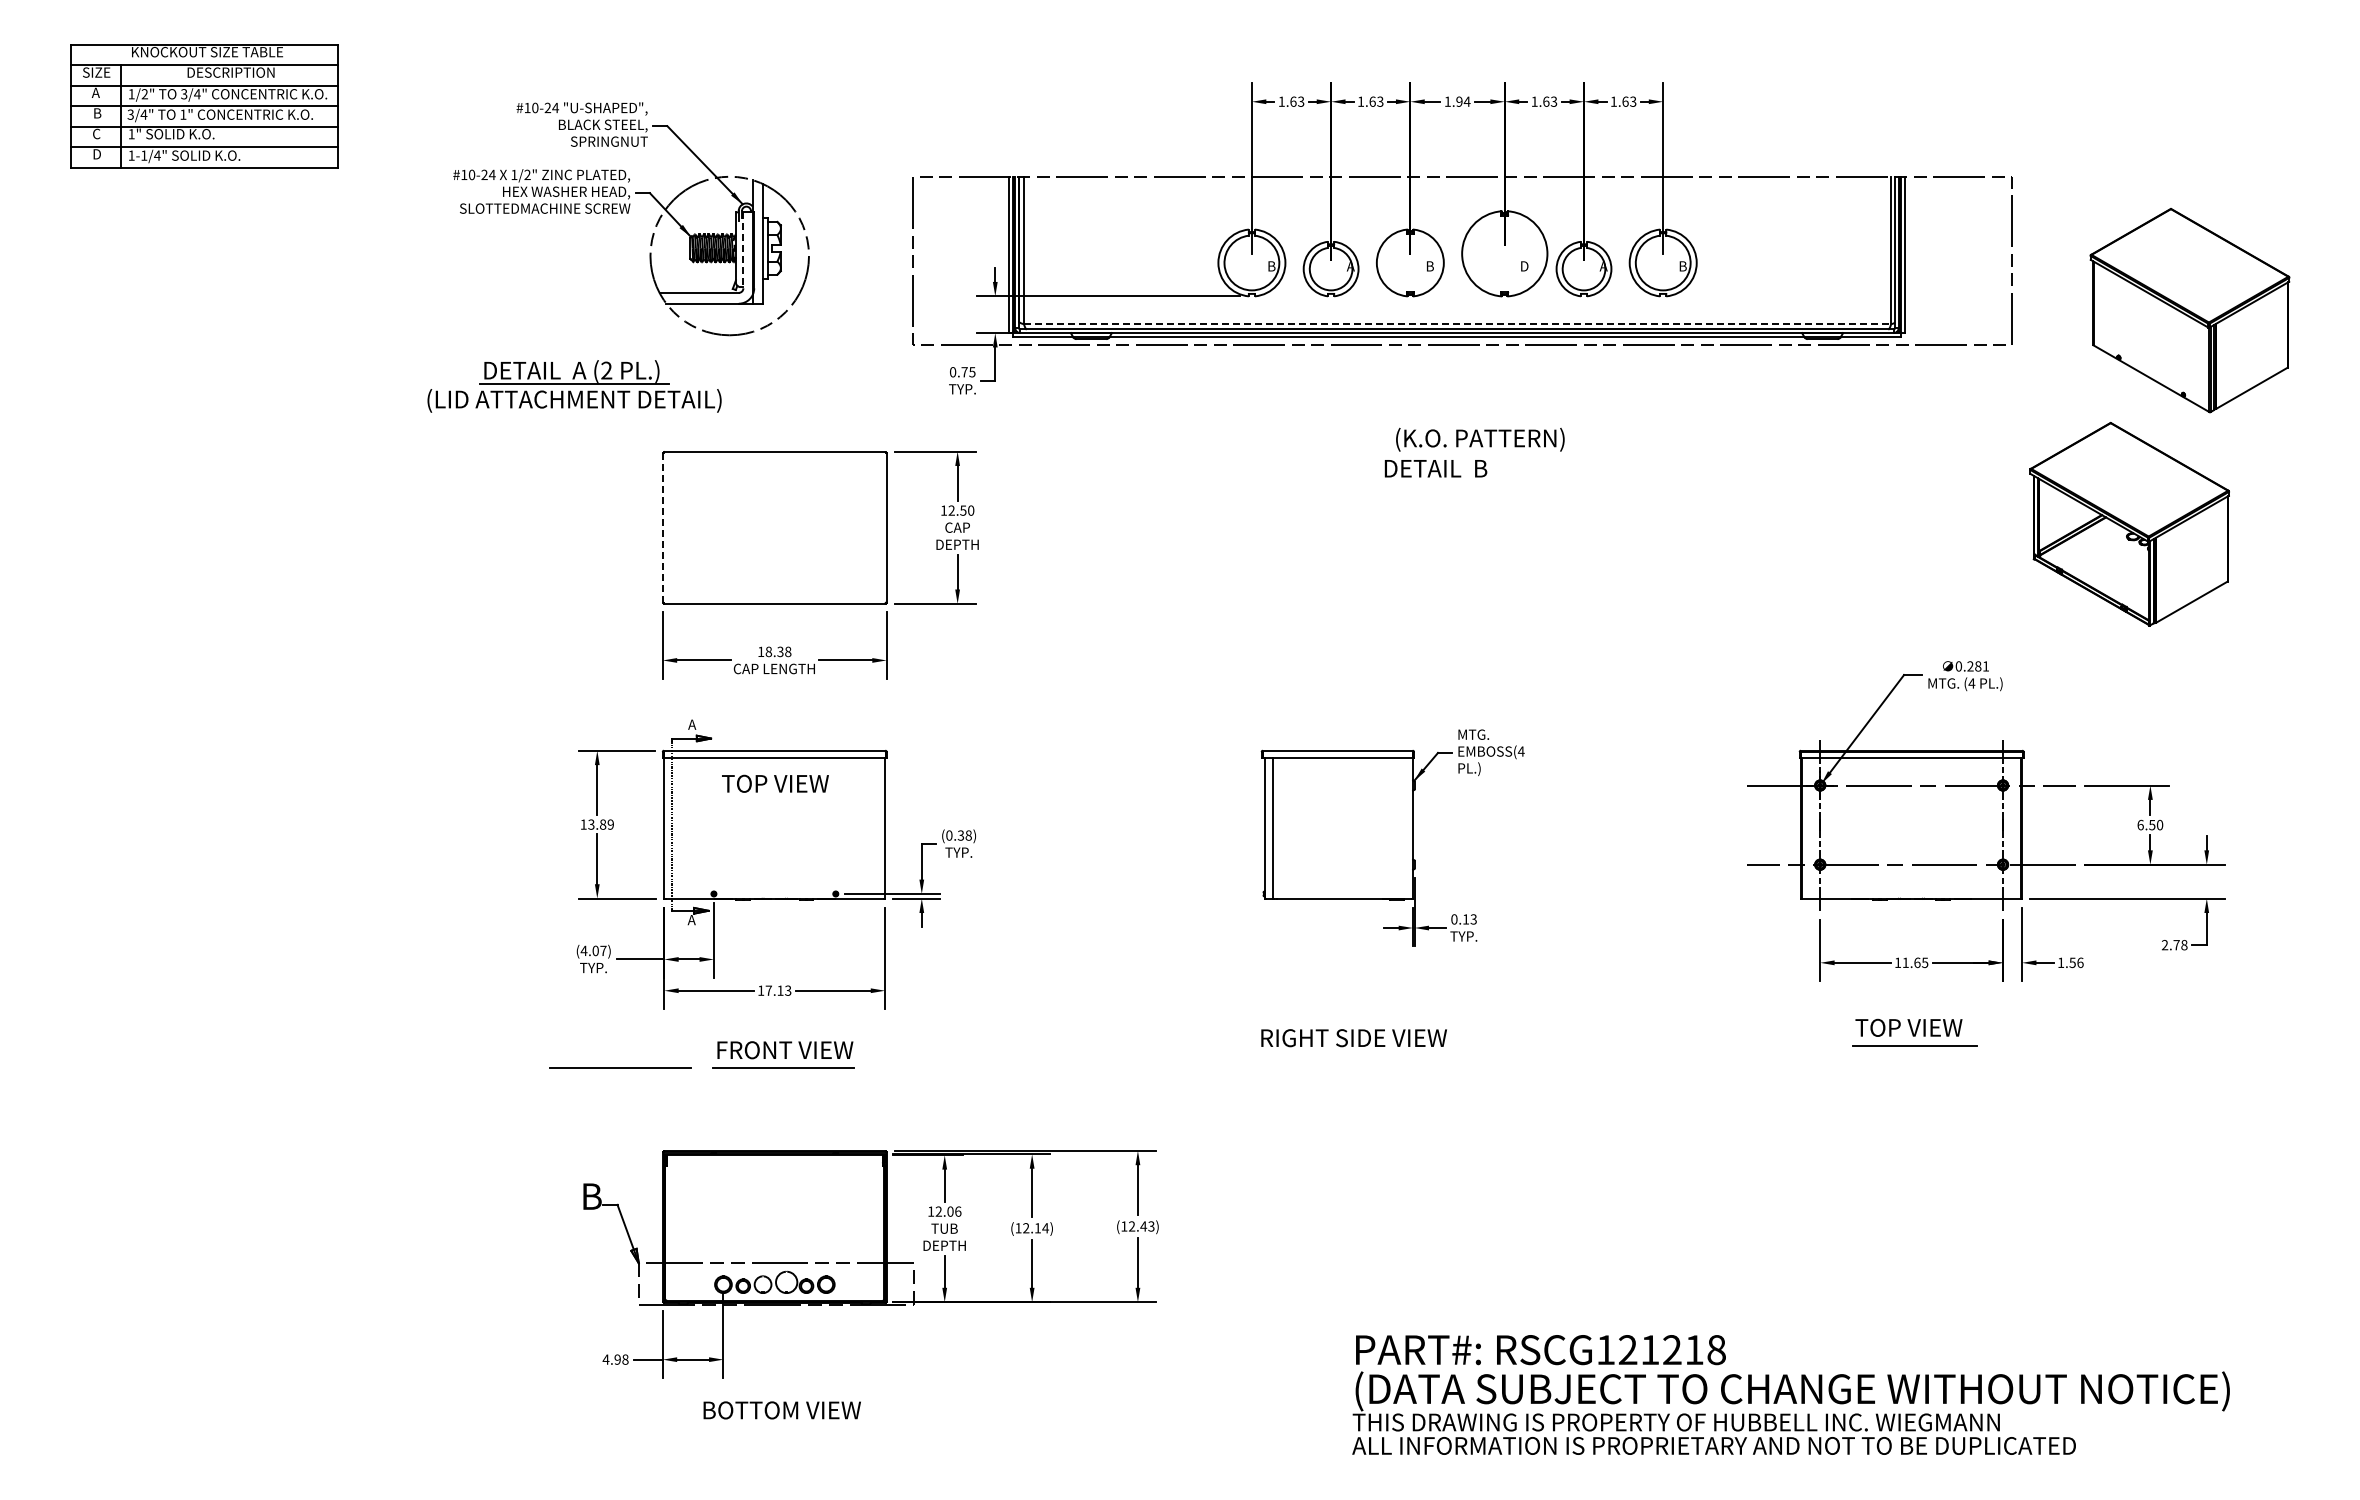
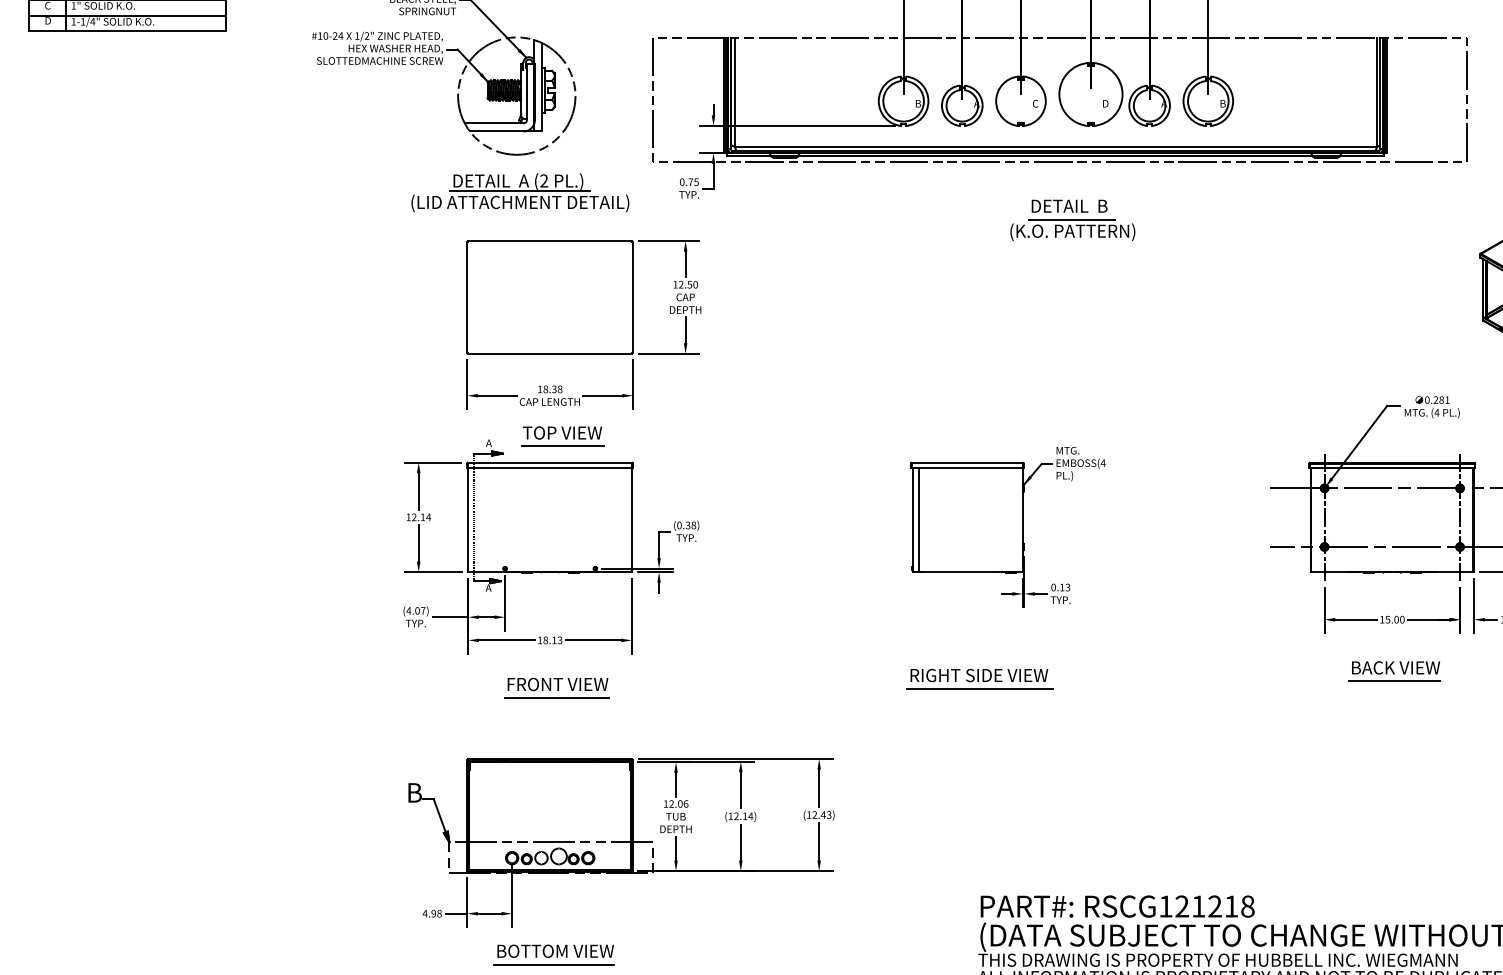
line: (743, 250) -> (526, 92), dashed -> solid
text: (1429, 266) -> (1035, 103), B -> C
line: (1457, 324) -> (1055, 146), dashed -> solid
part: (574, 386) -> (520, 192), moved
line: (1478, 422) -> (1071, 219), added
text: (1435, 468) -> (1069, 206), moved
line: (662, 527) -> (466, 297), dashed -> solid
line: (792, 728) -> (563, 446), added
text: (775, 783) -> (562, 432), moved
text: (601, 824) -> (421, 517), 13.89 -> 12.14
text: (1915, 962) -> (1395, 619), 11.65 -> 15.00
text: (768, 990) -> (545, 640), 17.13 -> 18.13
text: (1915, 1027) -> (1395, 667), TOP VIEW -> BACK VIEW
line: (1355, 1056) -> (980, 689), added
line: (620, 1067) -> (435, 697), removed
line: (779, 1428) -> (553, 964), added

